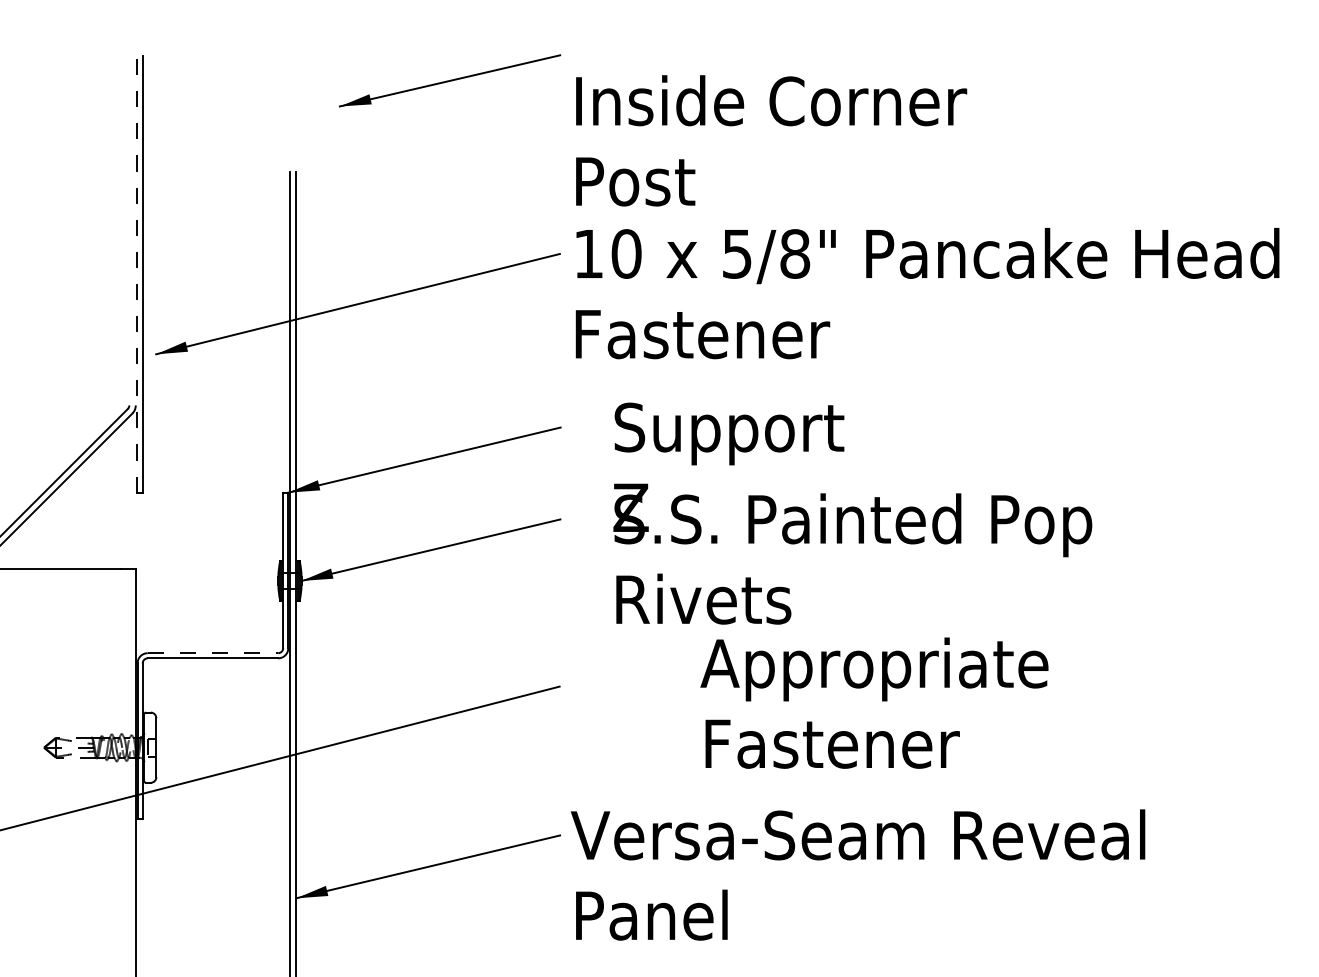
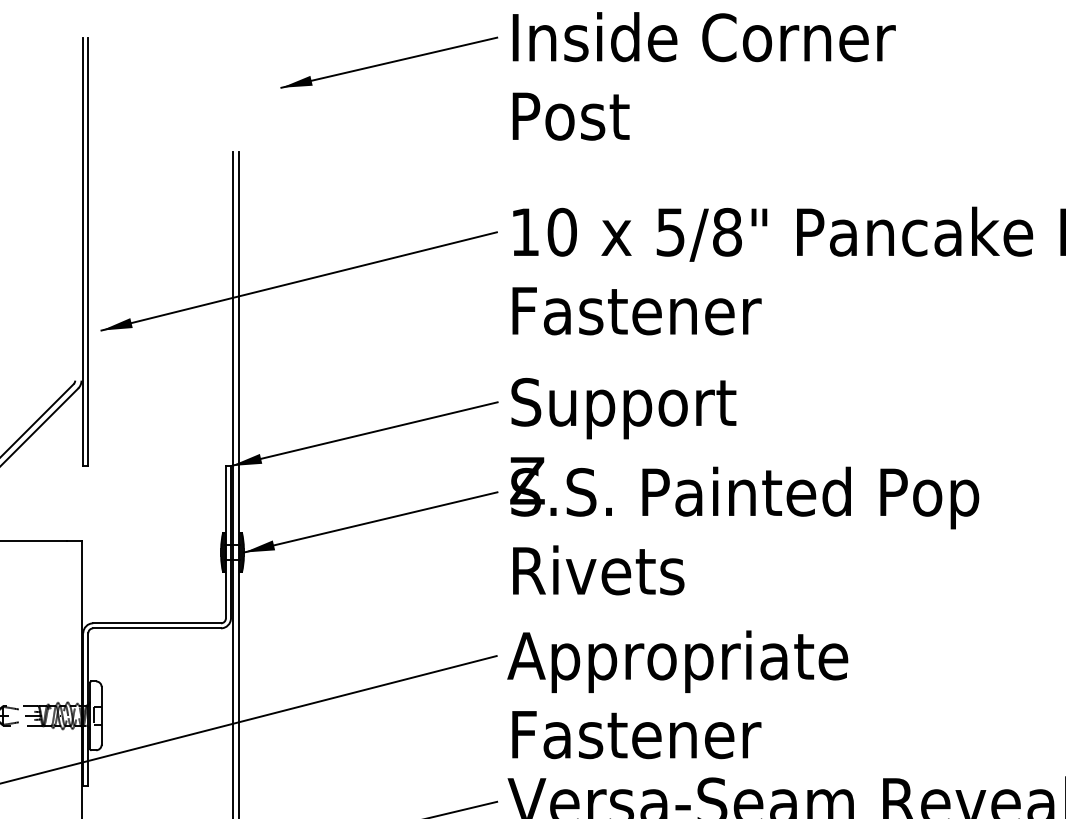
text: (771, 140) -> (704, 76), moved
line: (137, 273) -> (83, 251), dashed -> solid
text: (852, 513) -> (744, 486), moved
line: (213, 653) -> (157, 623), dashed -> solid
text: (874, 702) -> (677, 694), moved

